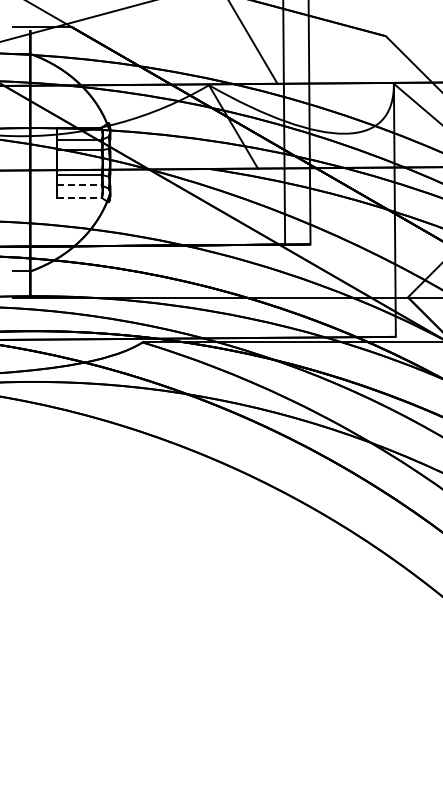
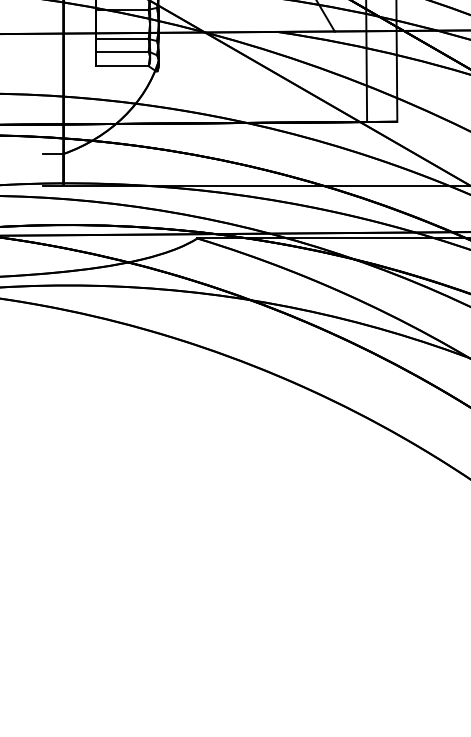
line: (80, 185) -> (123, 51), dashed -> solid
line: (80, 197) -> (123, 65), dashed -> solid

